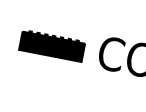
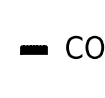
part: (51, 45) -> (33, 49), size x0.6

